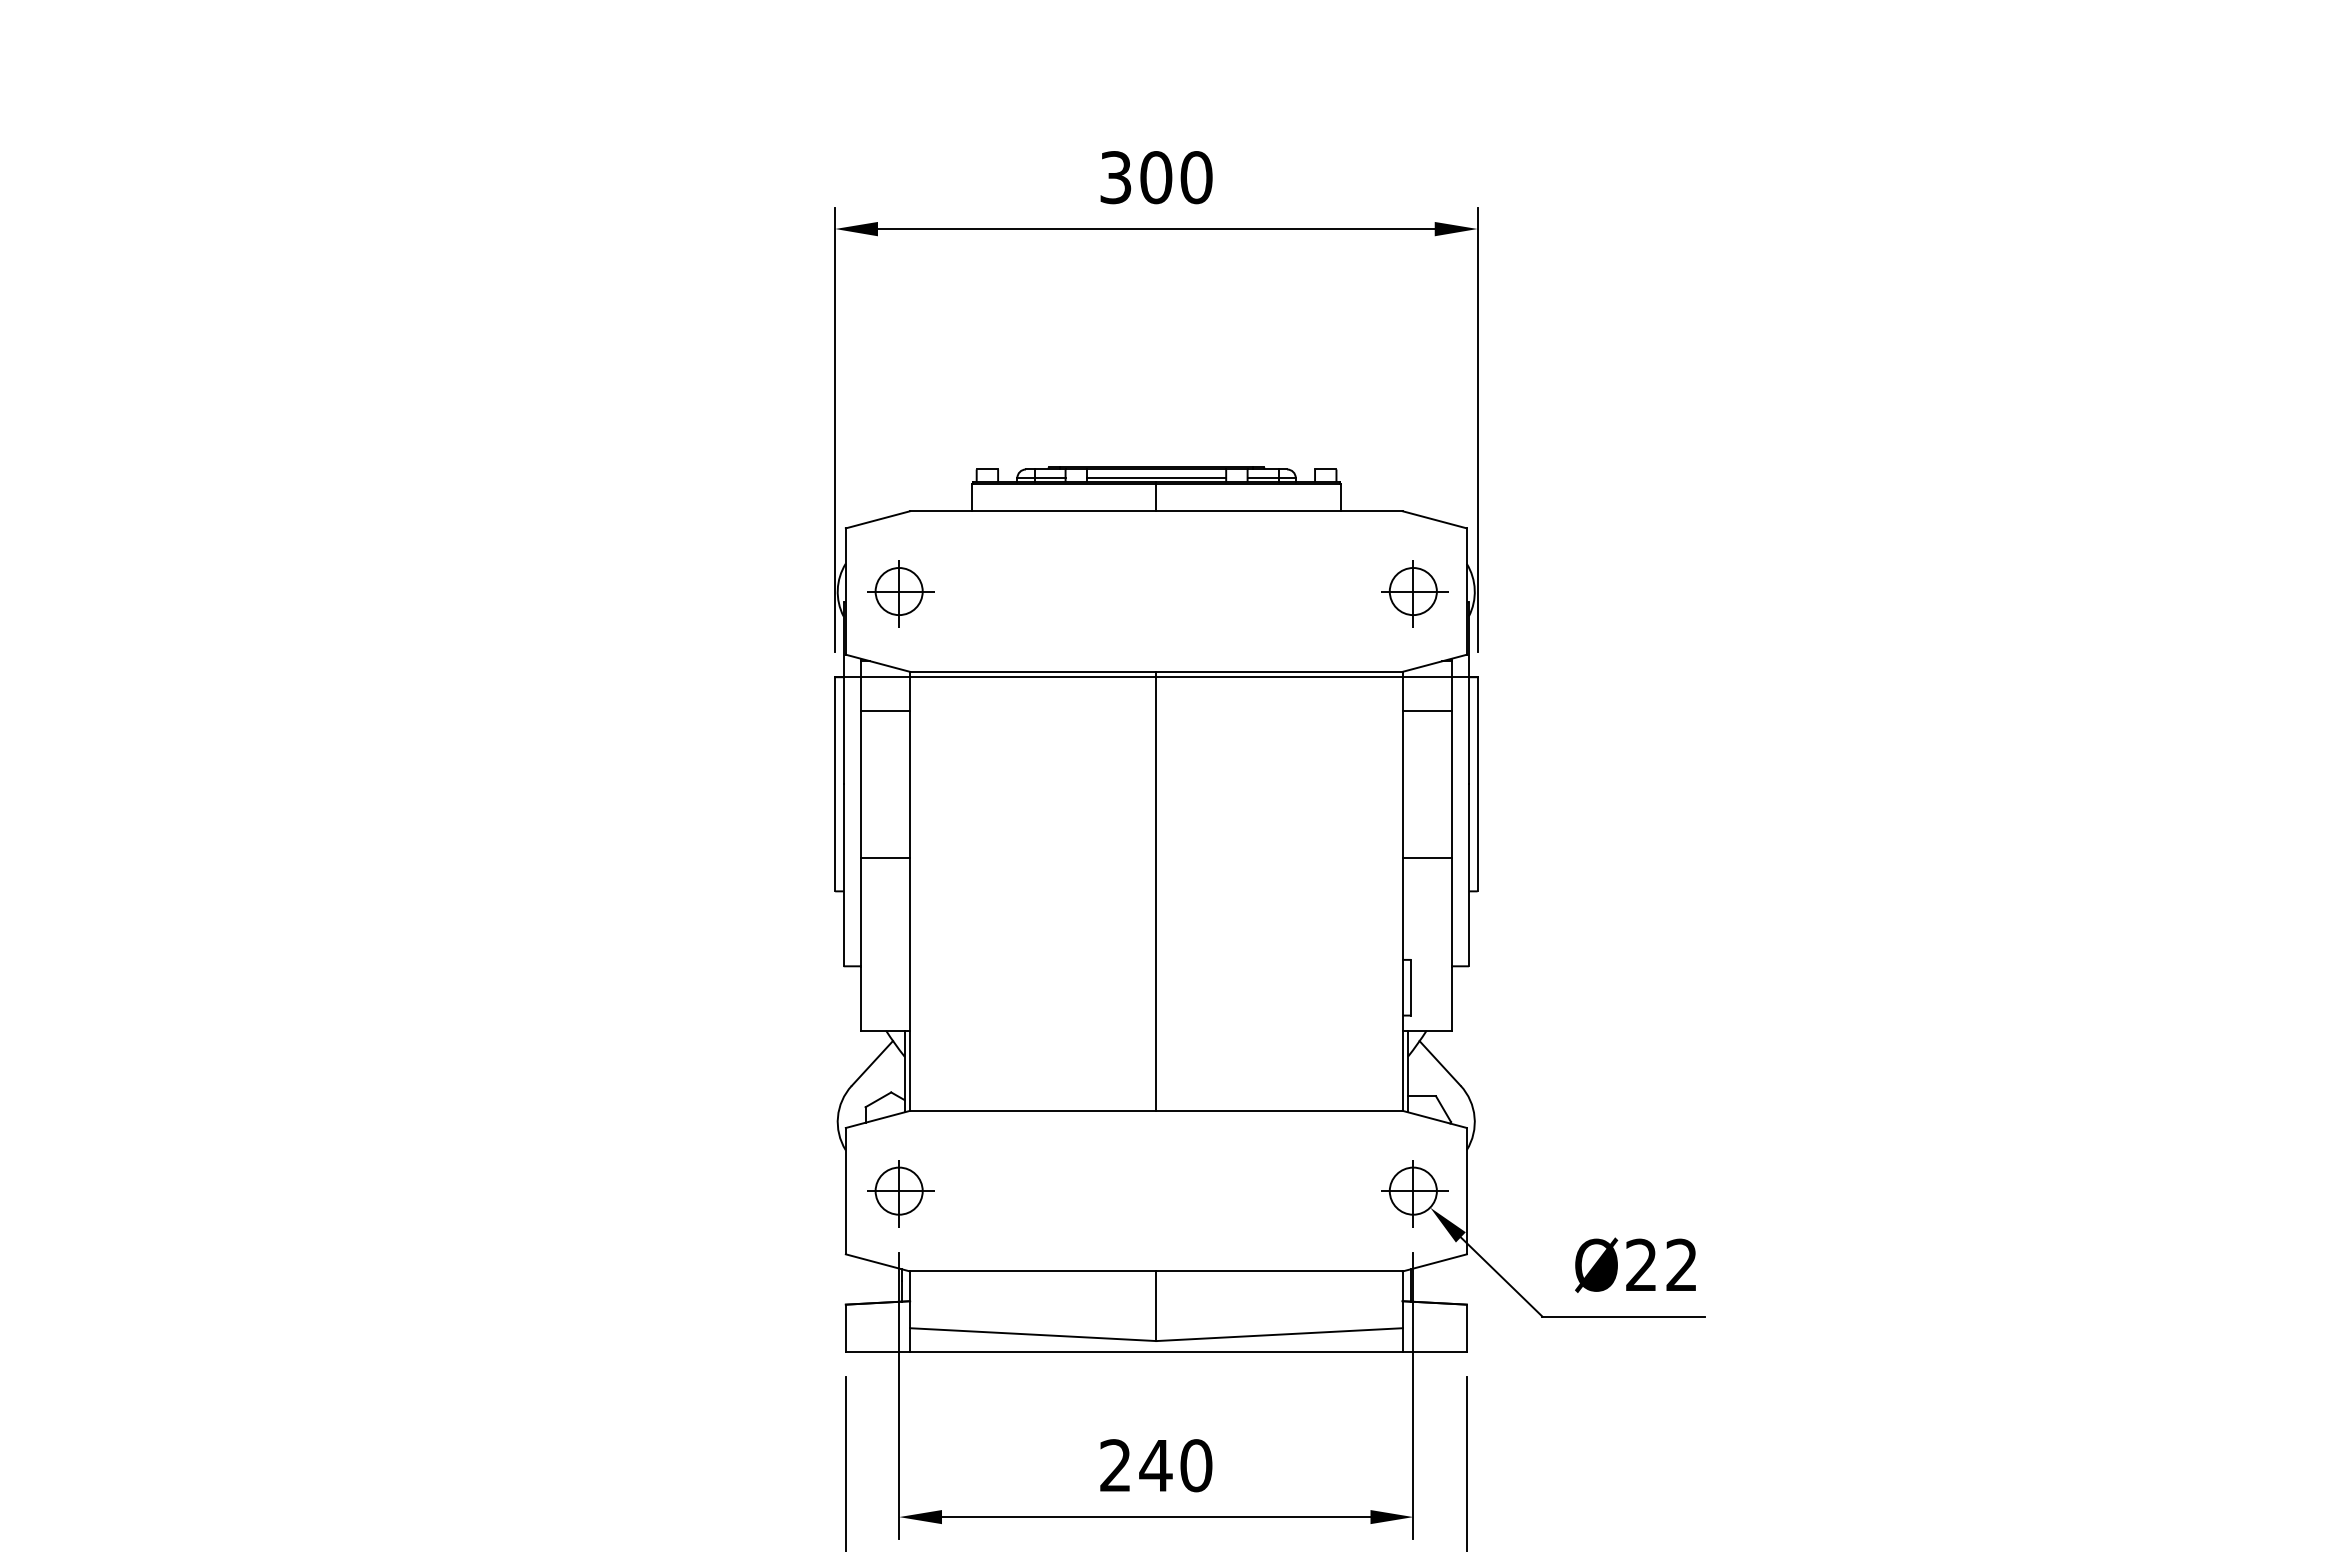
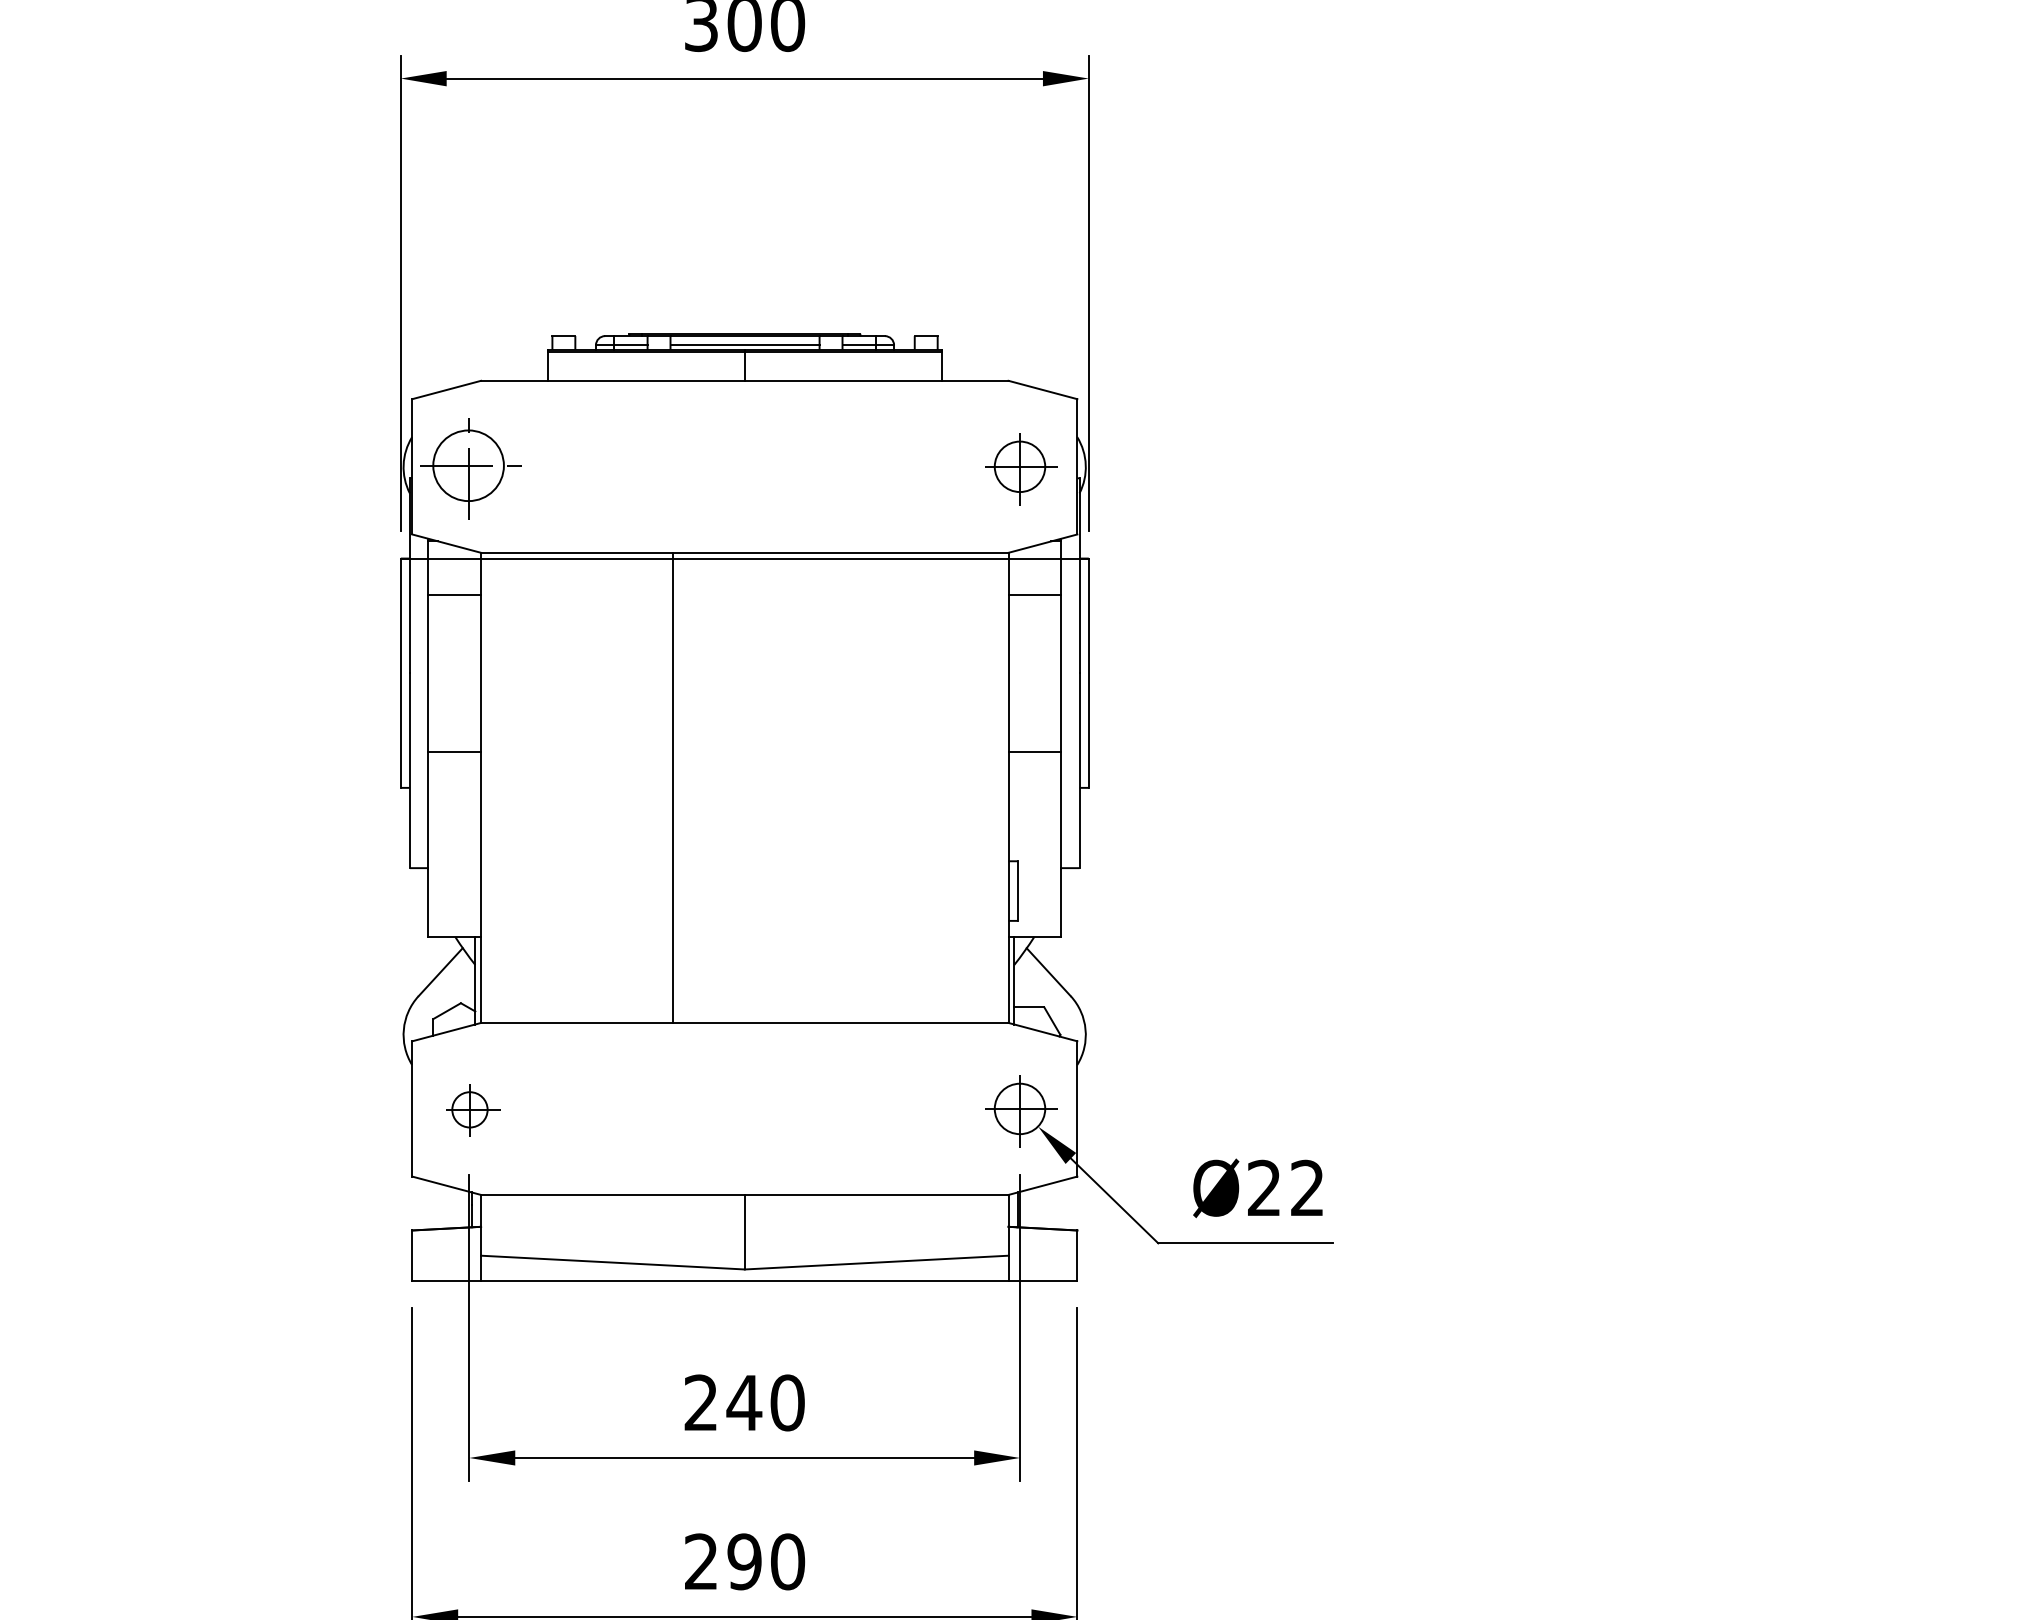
part: (900, 593) -> (470, 468), size x1.4
line: (1156, 890) -> (673, 786), moved
part: (900, 1193) -> (470, 1111), size x0.7

